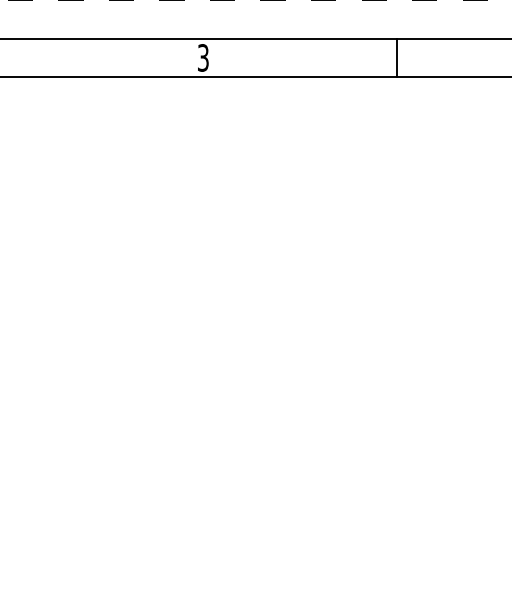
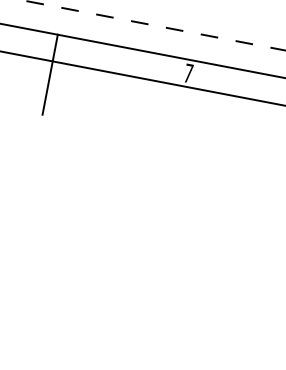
text: (203, 57) -> (188, 73), 3 -> 7
line: (9, 96) -> (49, 74), added

